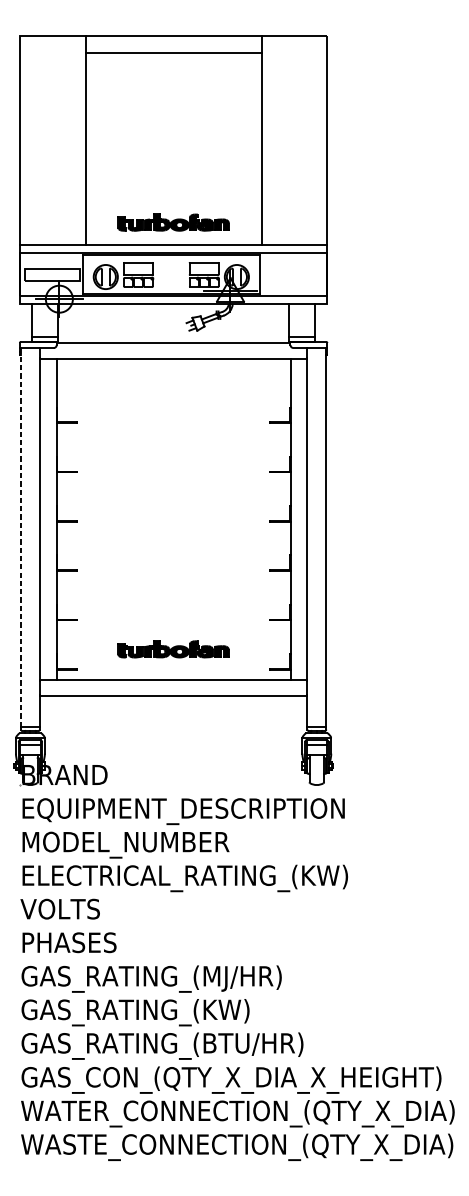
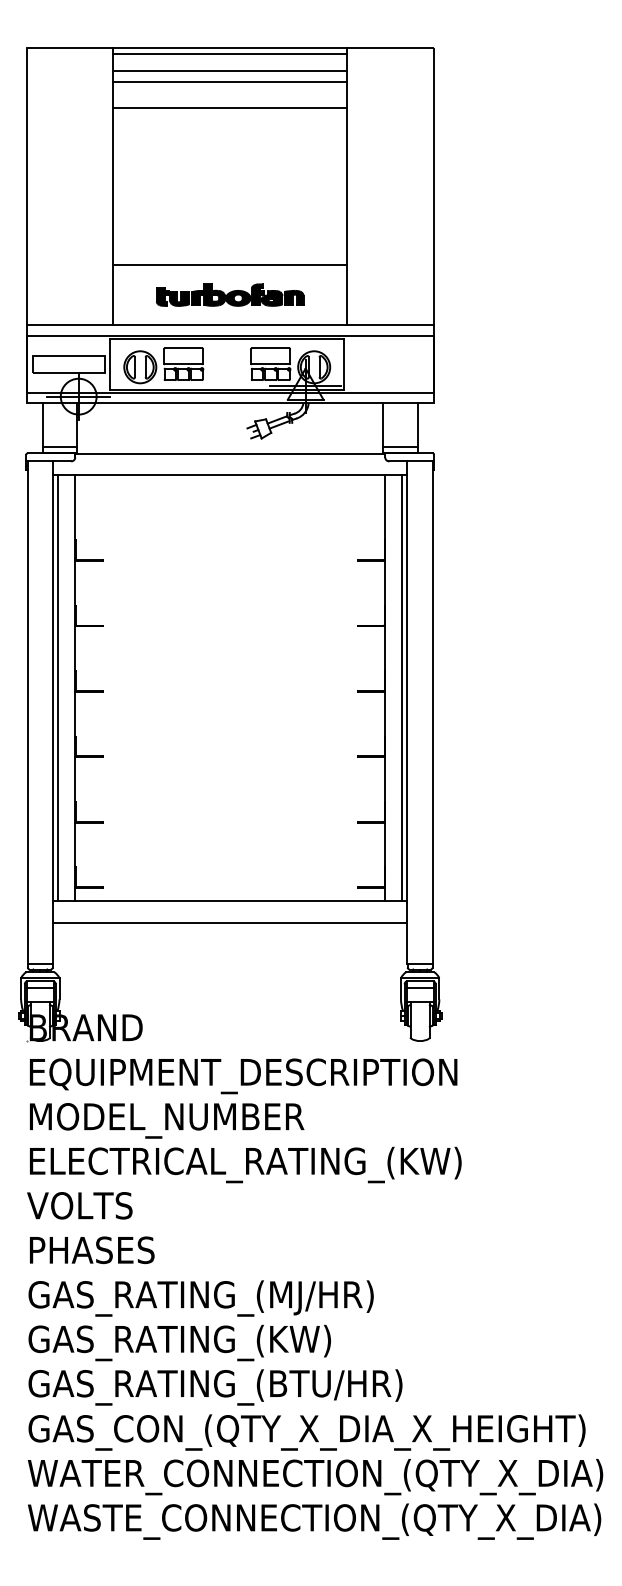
line: (173, 41) -> (230, 54), added
line: (173, 61) -> (230, 81), added
line: (173, 81) -> (230, 107), added
line: (173, 200) -> (230, 265), added
line: (44, 519) -> (58, 688), added
line: (303, 519) -> (402, 688), added
line: (20, 537) -> (27, 712), dashed -> solid
part: (173, 648) -> (230, 860), removed

